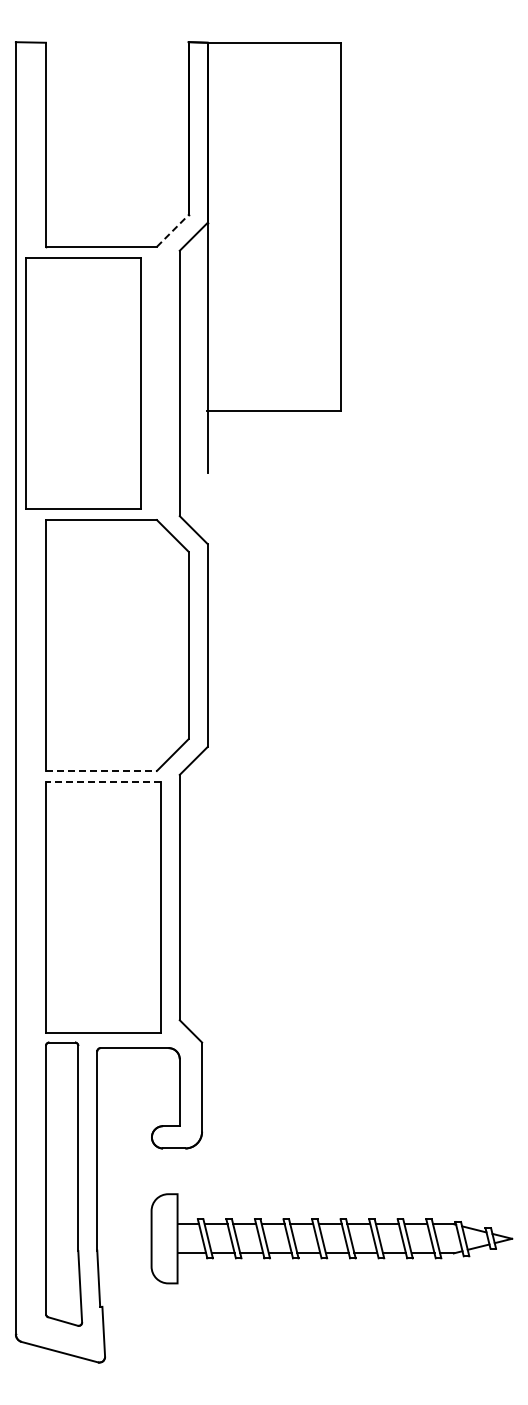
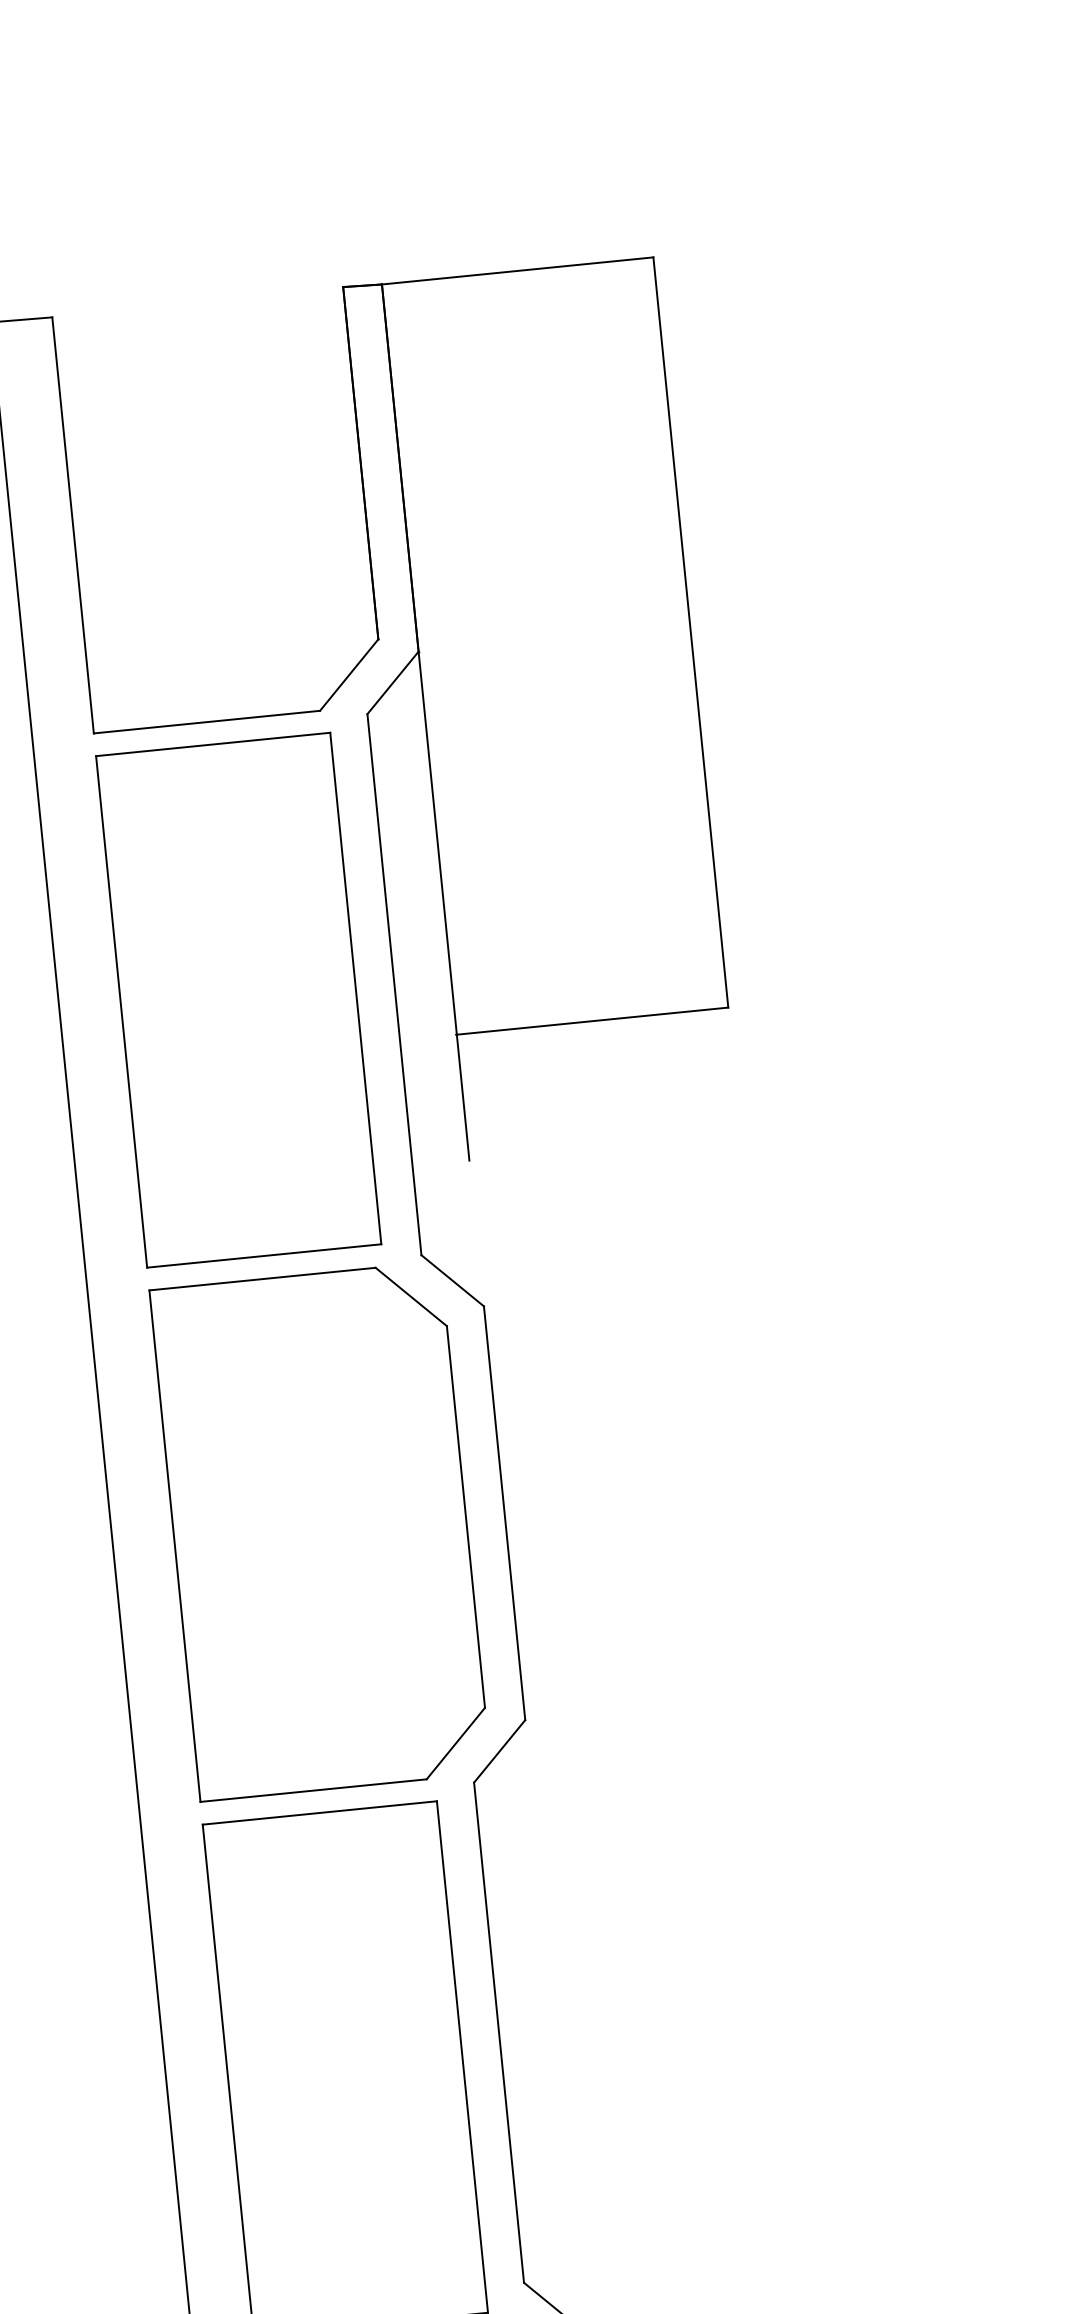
line: (172, 230) -> (348, 674), dashed -> solid
part: (83, 383) -> (238, 1000), moved
line: (101, 770) -> (313, 1789), dashed -> solid
line: (102, 782) -> (318, 1813), dashed -> solid

